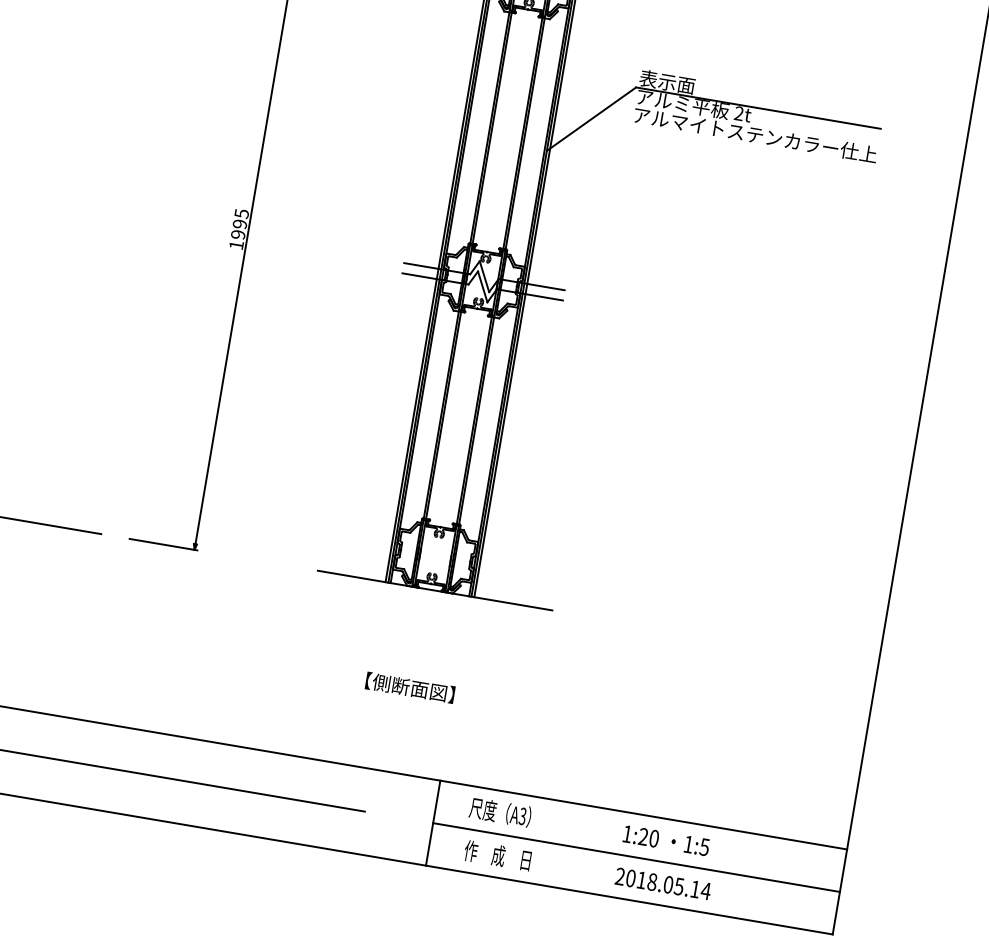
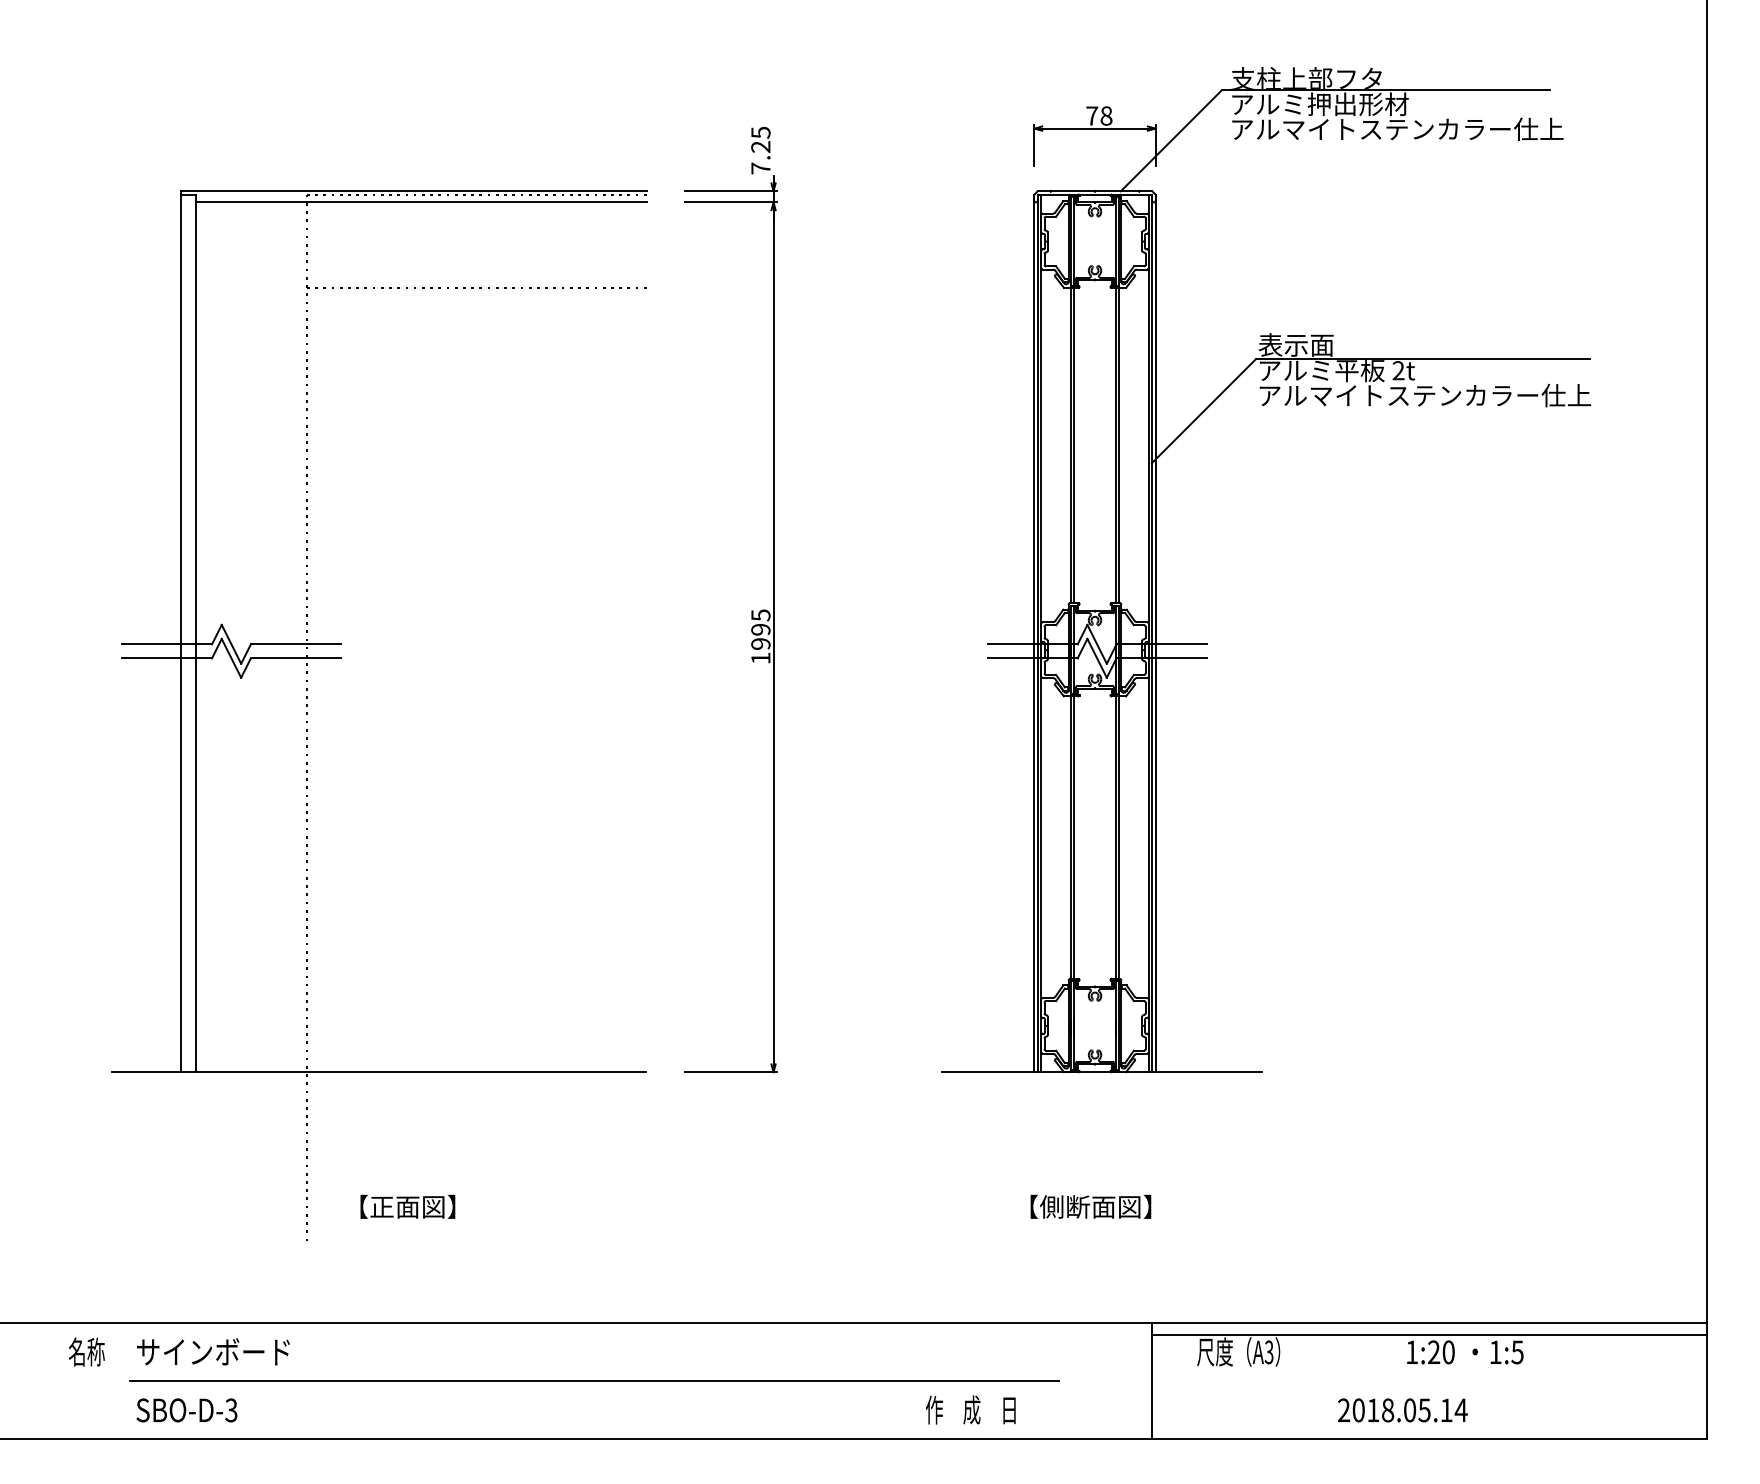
text: (497, 855) -> (970, 1409), moved
line: (636, 857) -> (1429, 1335), moved
text: (662, 883) -> (1402, 1410), moved

